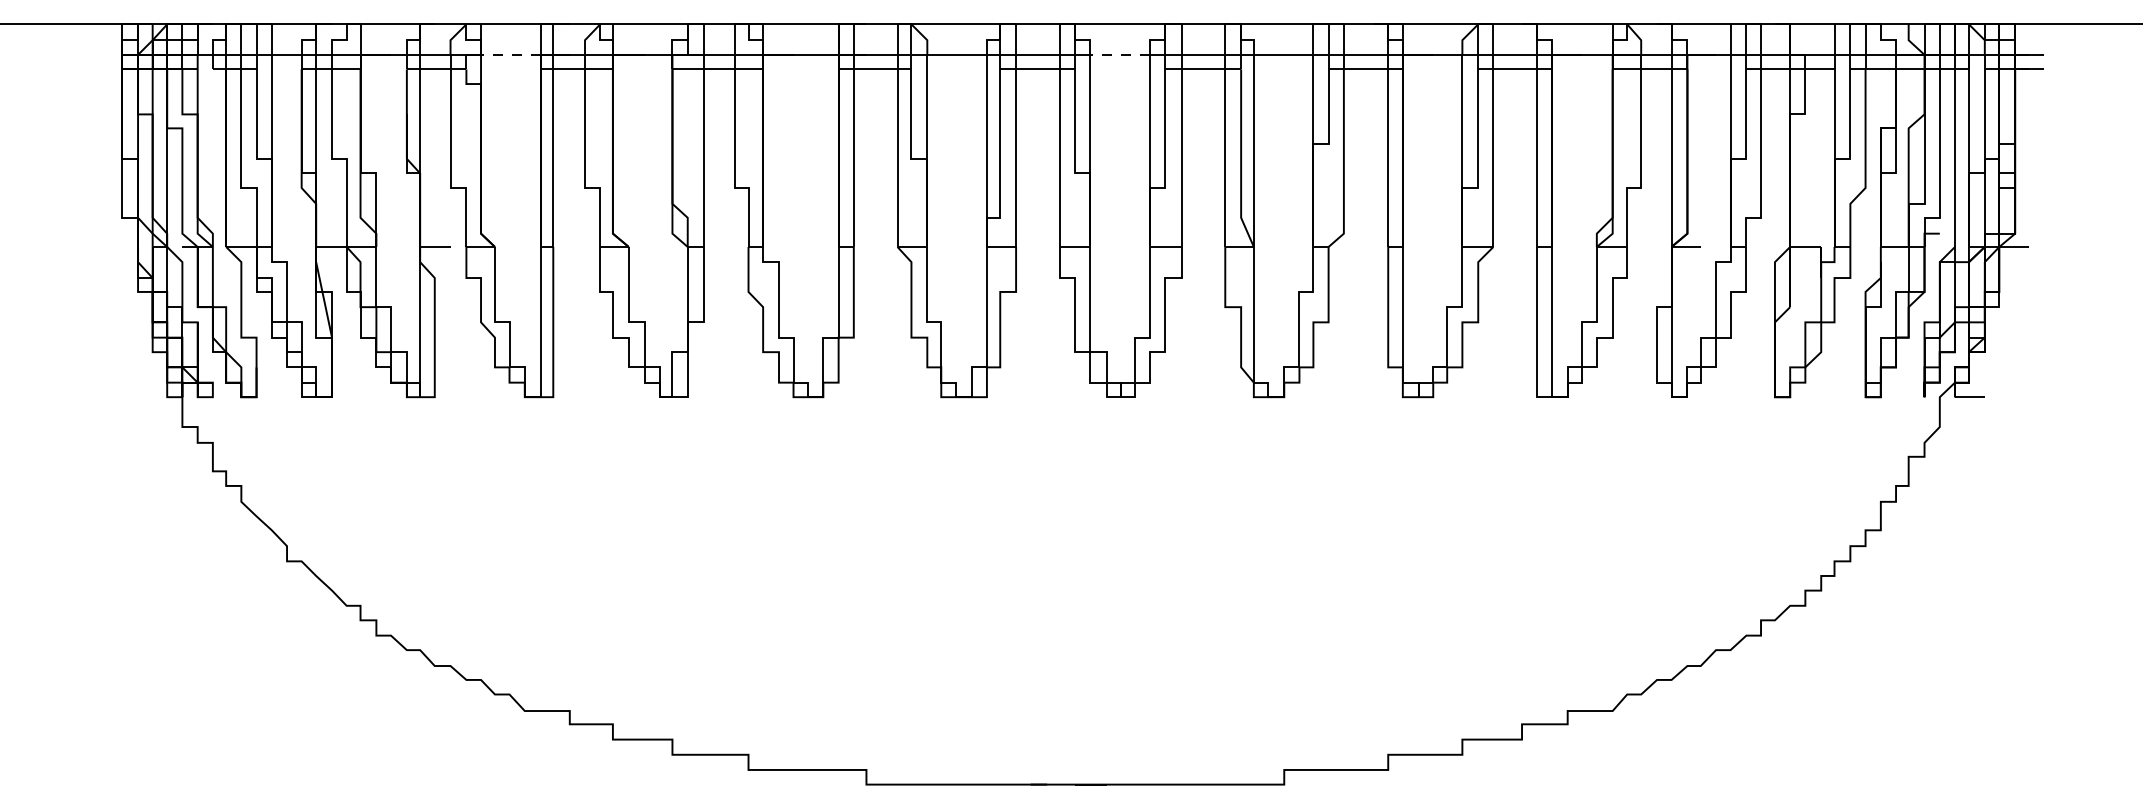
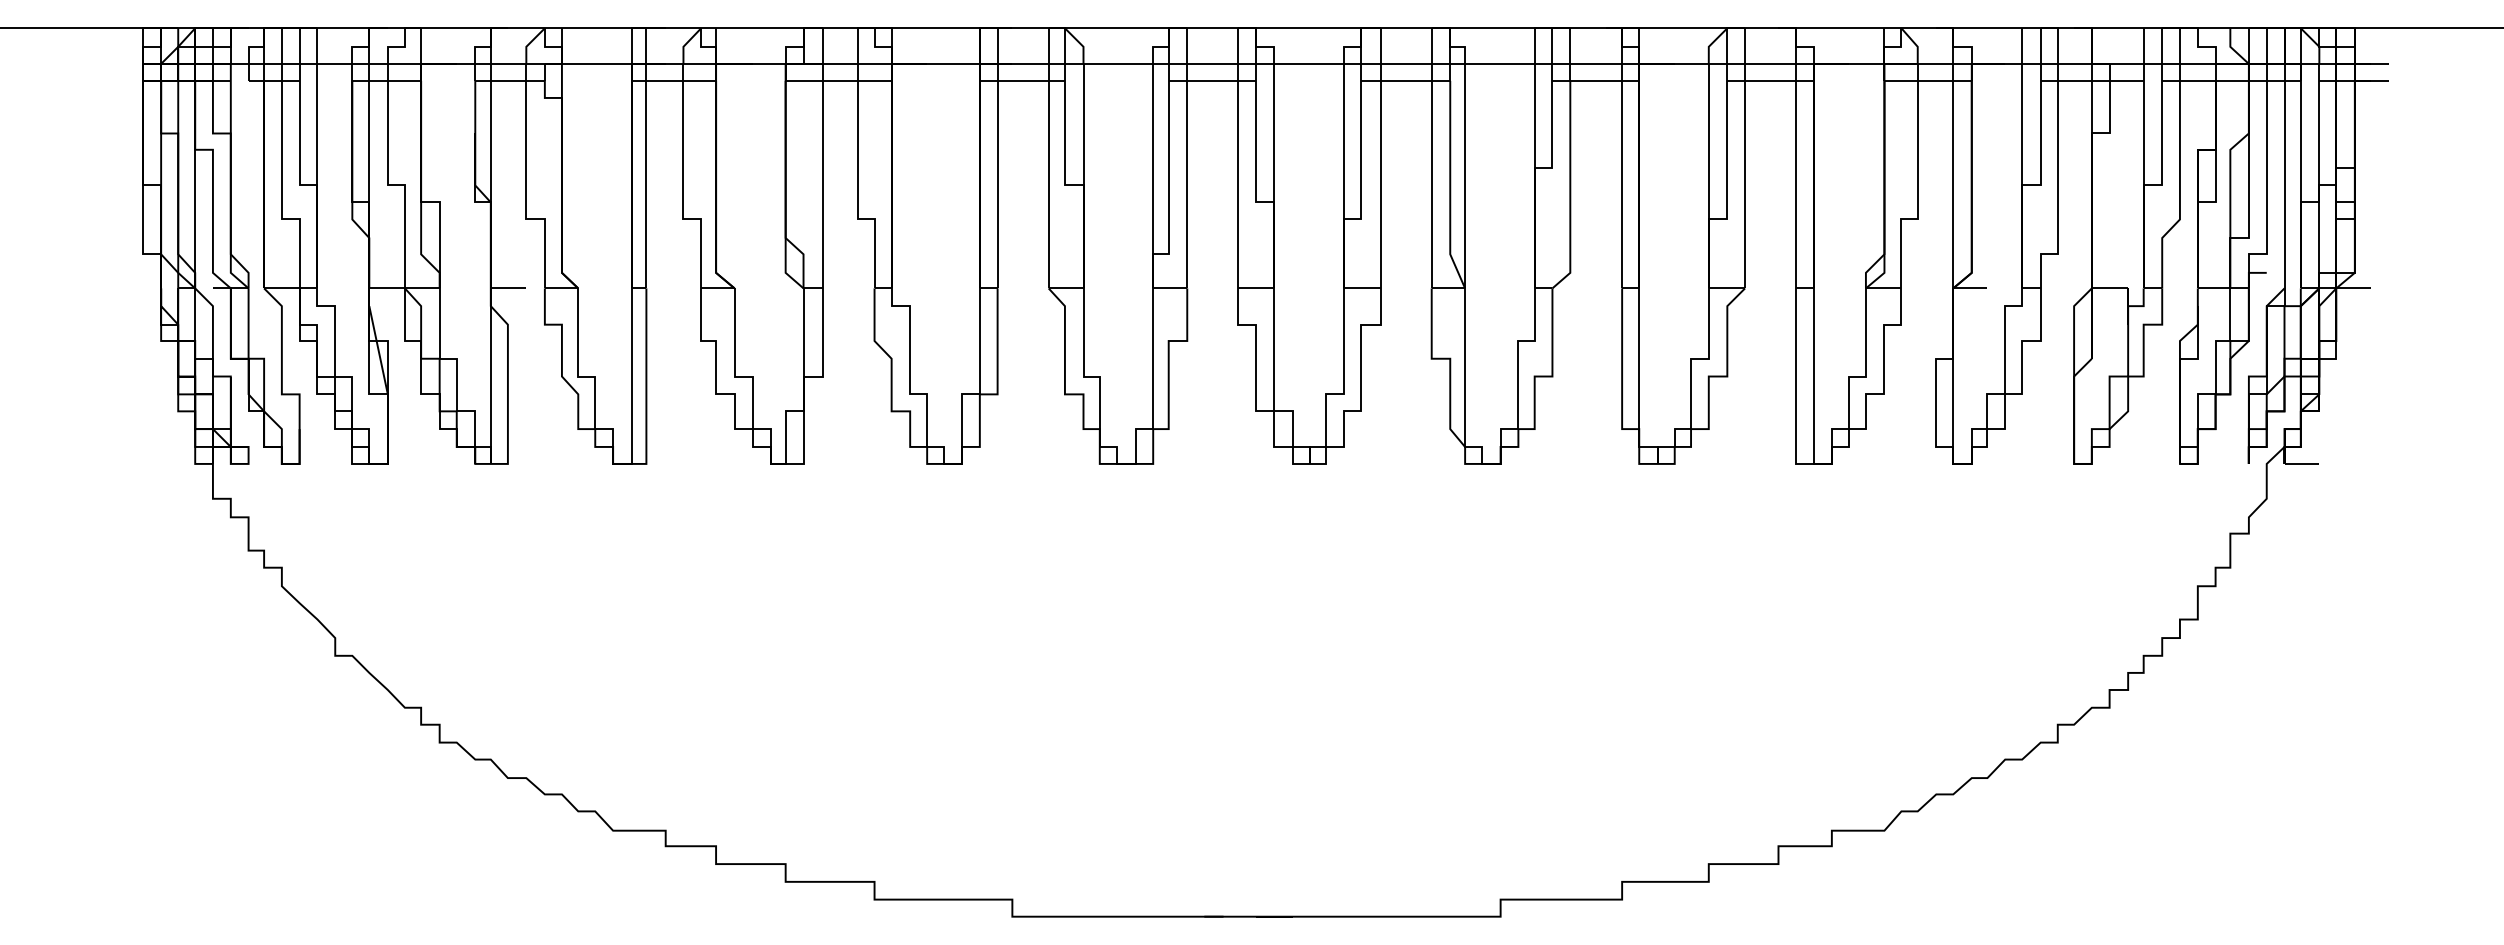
line: (510, 54) -> (596, 63), dashed -> solid
line: (1119, 54) -> (1308, 63), dashed -> solid

